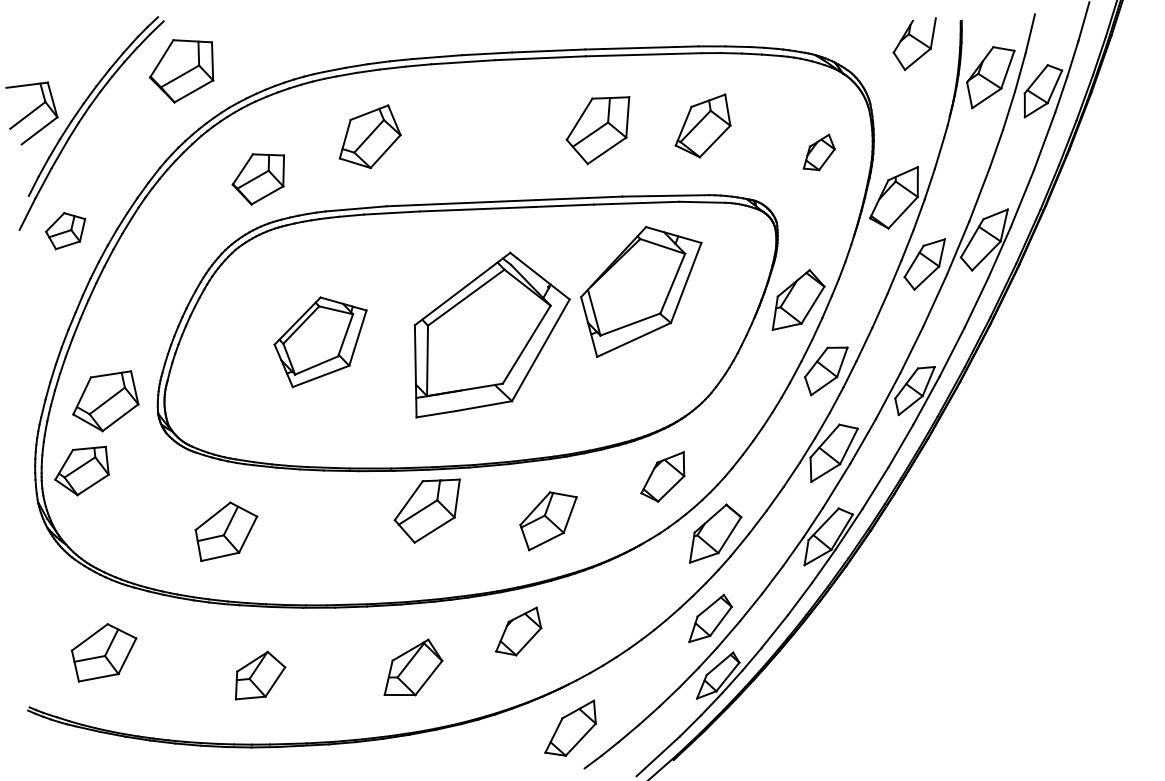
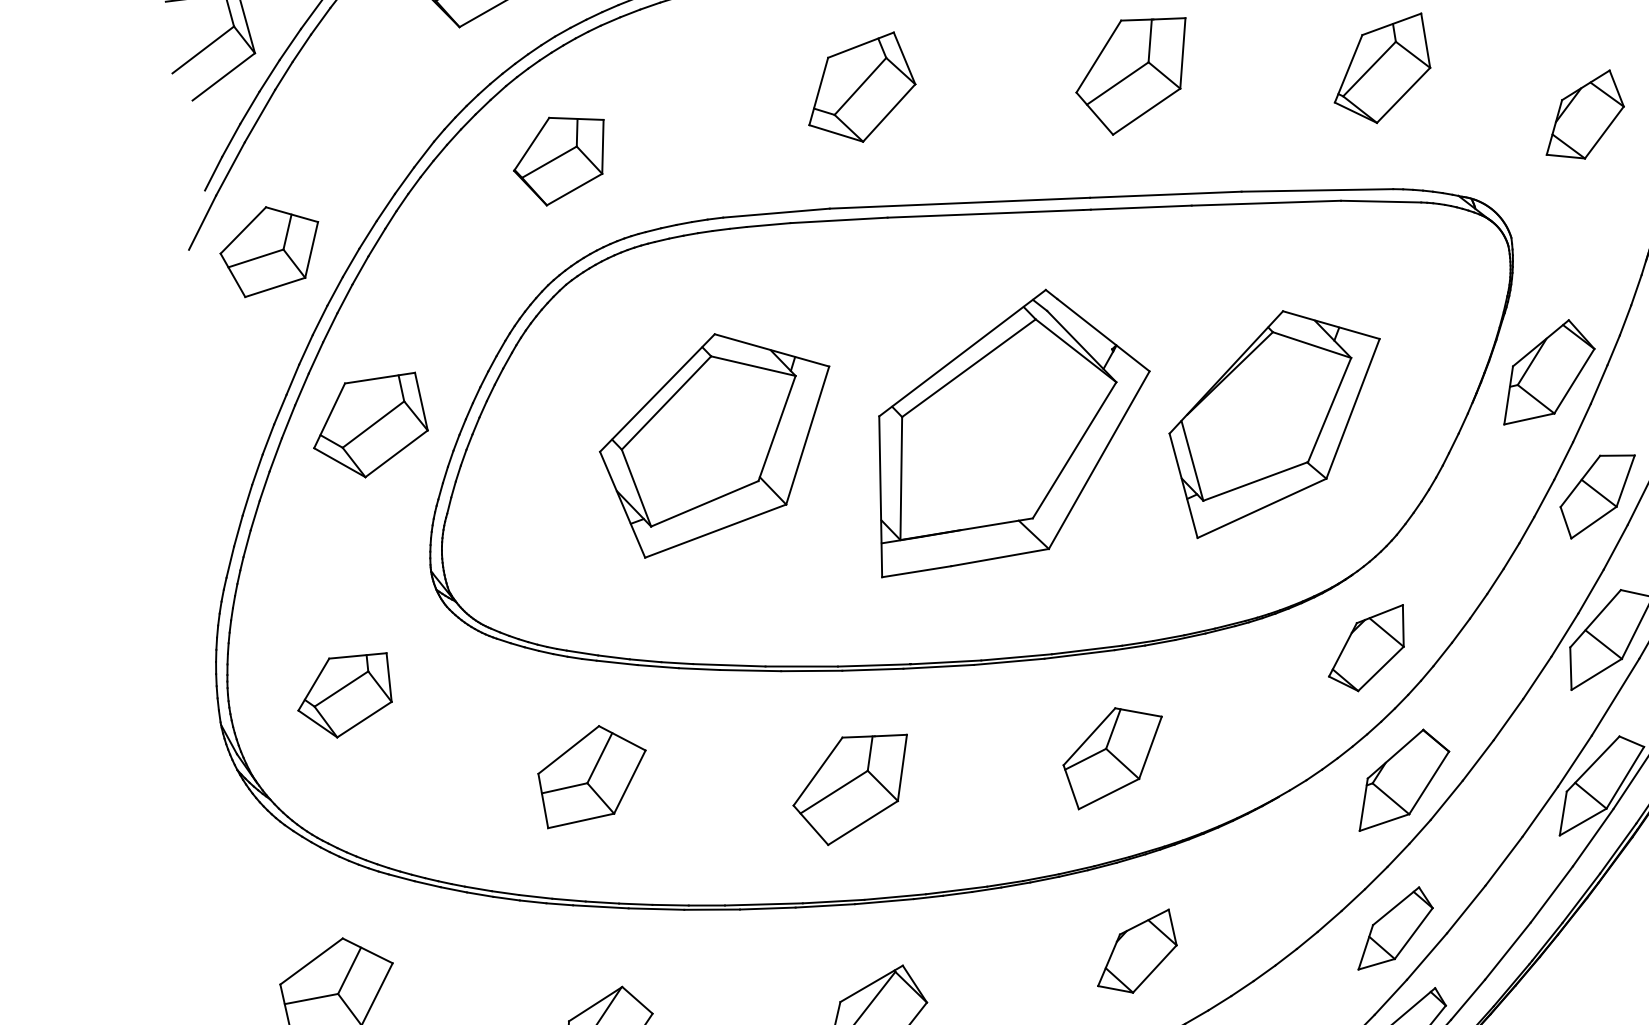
part: (597, 130) -> (1130, 76), moved
part: (369, 136) -> (861, 86), moved
part: (819, 152) -> (1585, 114), size x1.43
part: (257, 179) -> (557, 161), moved
part: (65, 230) -> (269, 250), size x1.43
part: (641, 291) -> (1274, 423), moved
part: (320, 342) -> (714, 446), size x1.43
part: (105, 401) -> (370, 425), moved
part: (81, 470) -> (344, 694), moved
part: (662, 476) -> (1365, 647), moved
part: (426, 510) -> (848, 788), moved
part: (226, 531) -> (592, 776), moved
part: (518, 631) -> (1137, 951), moved

